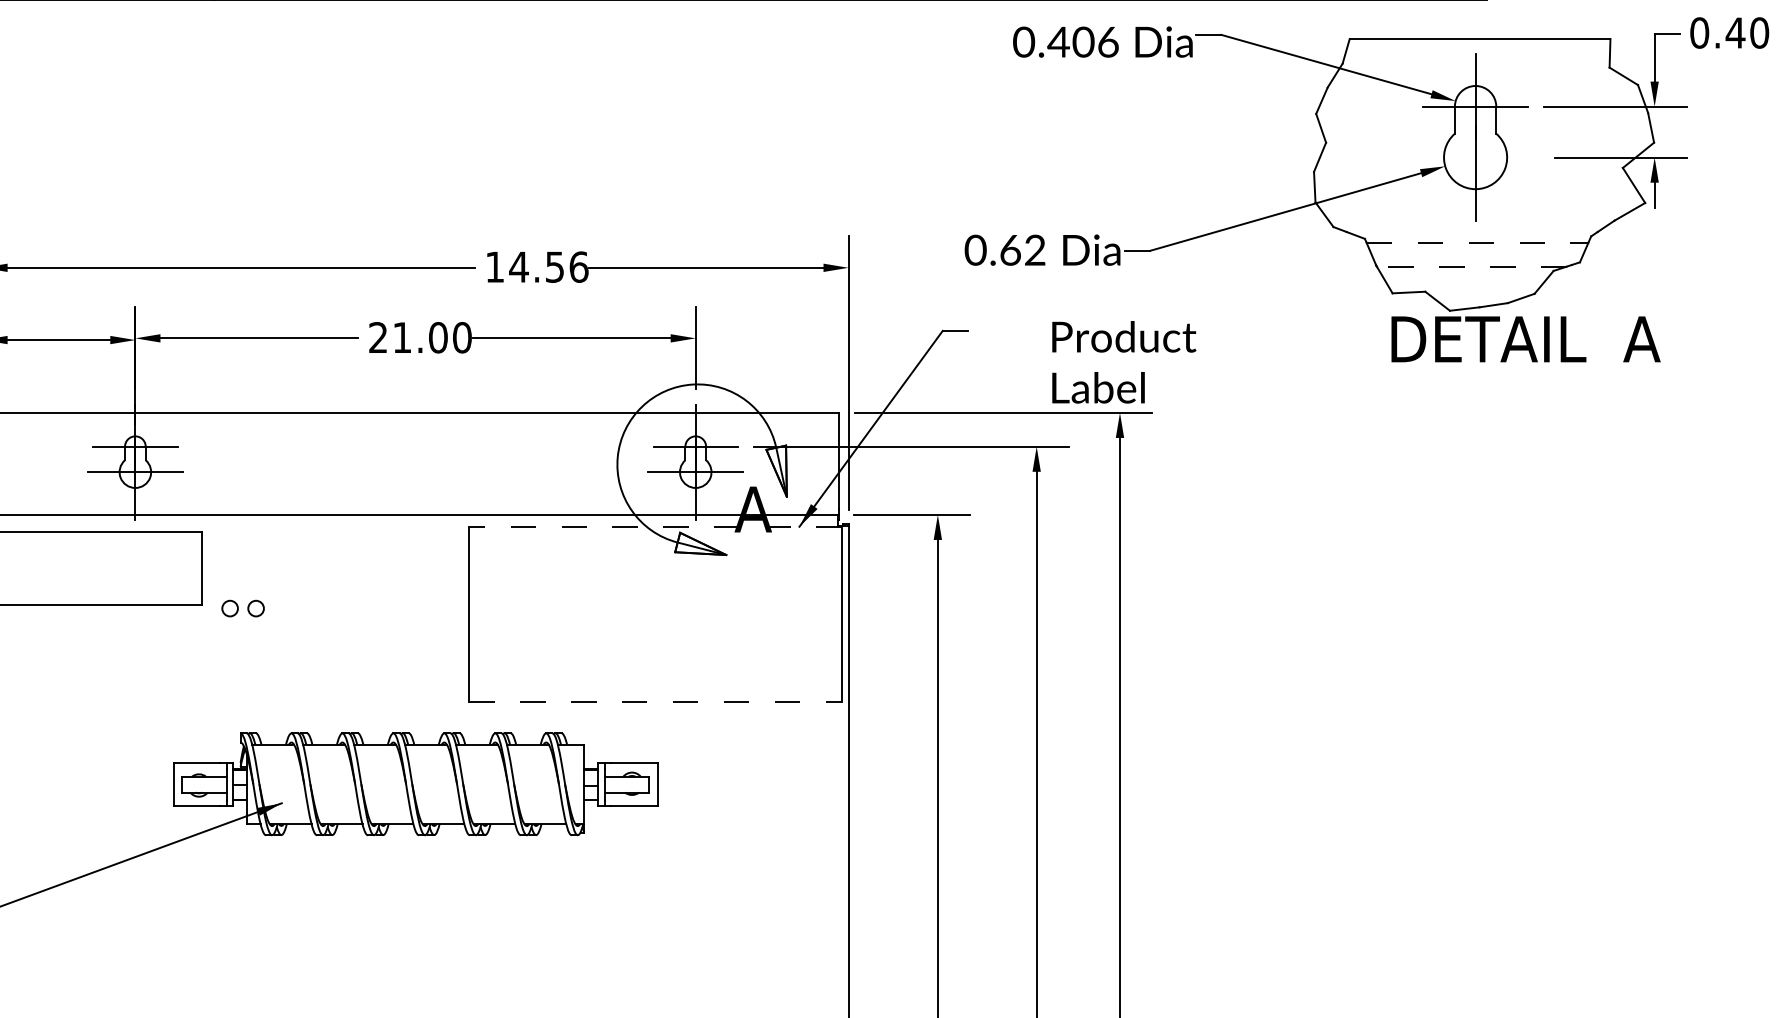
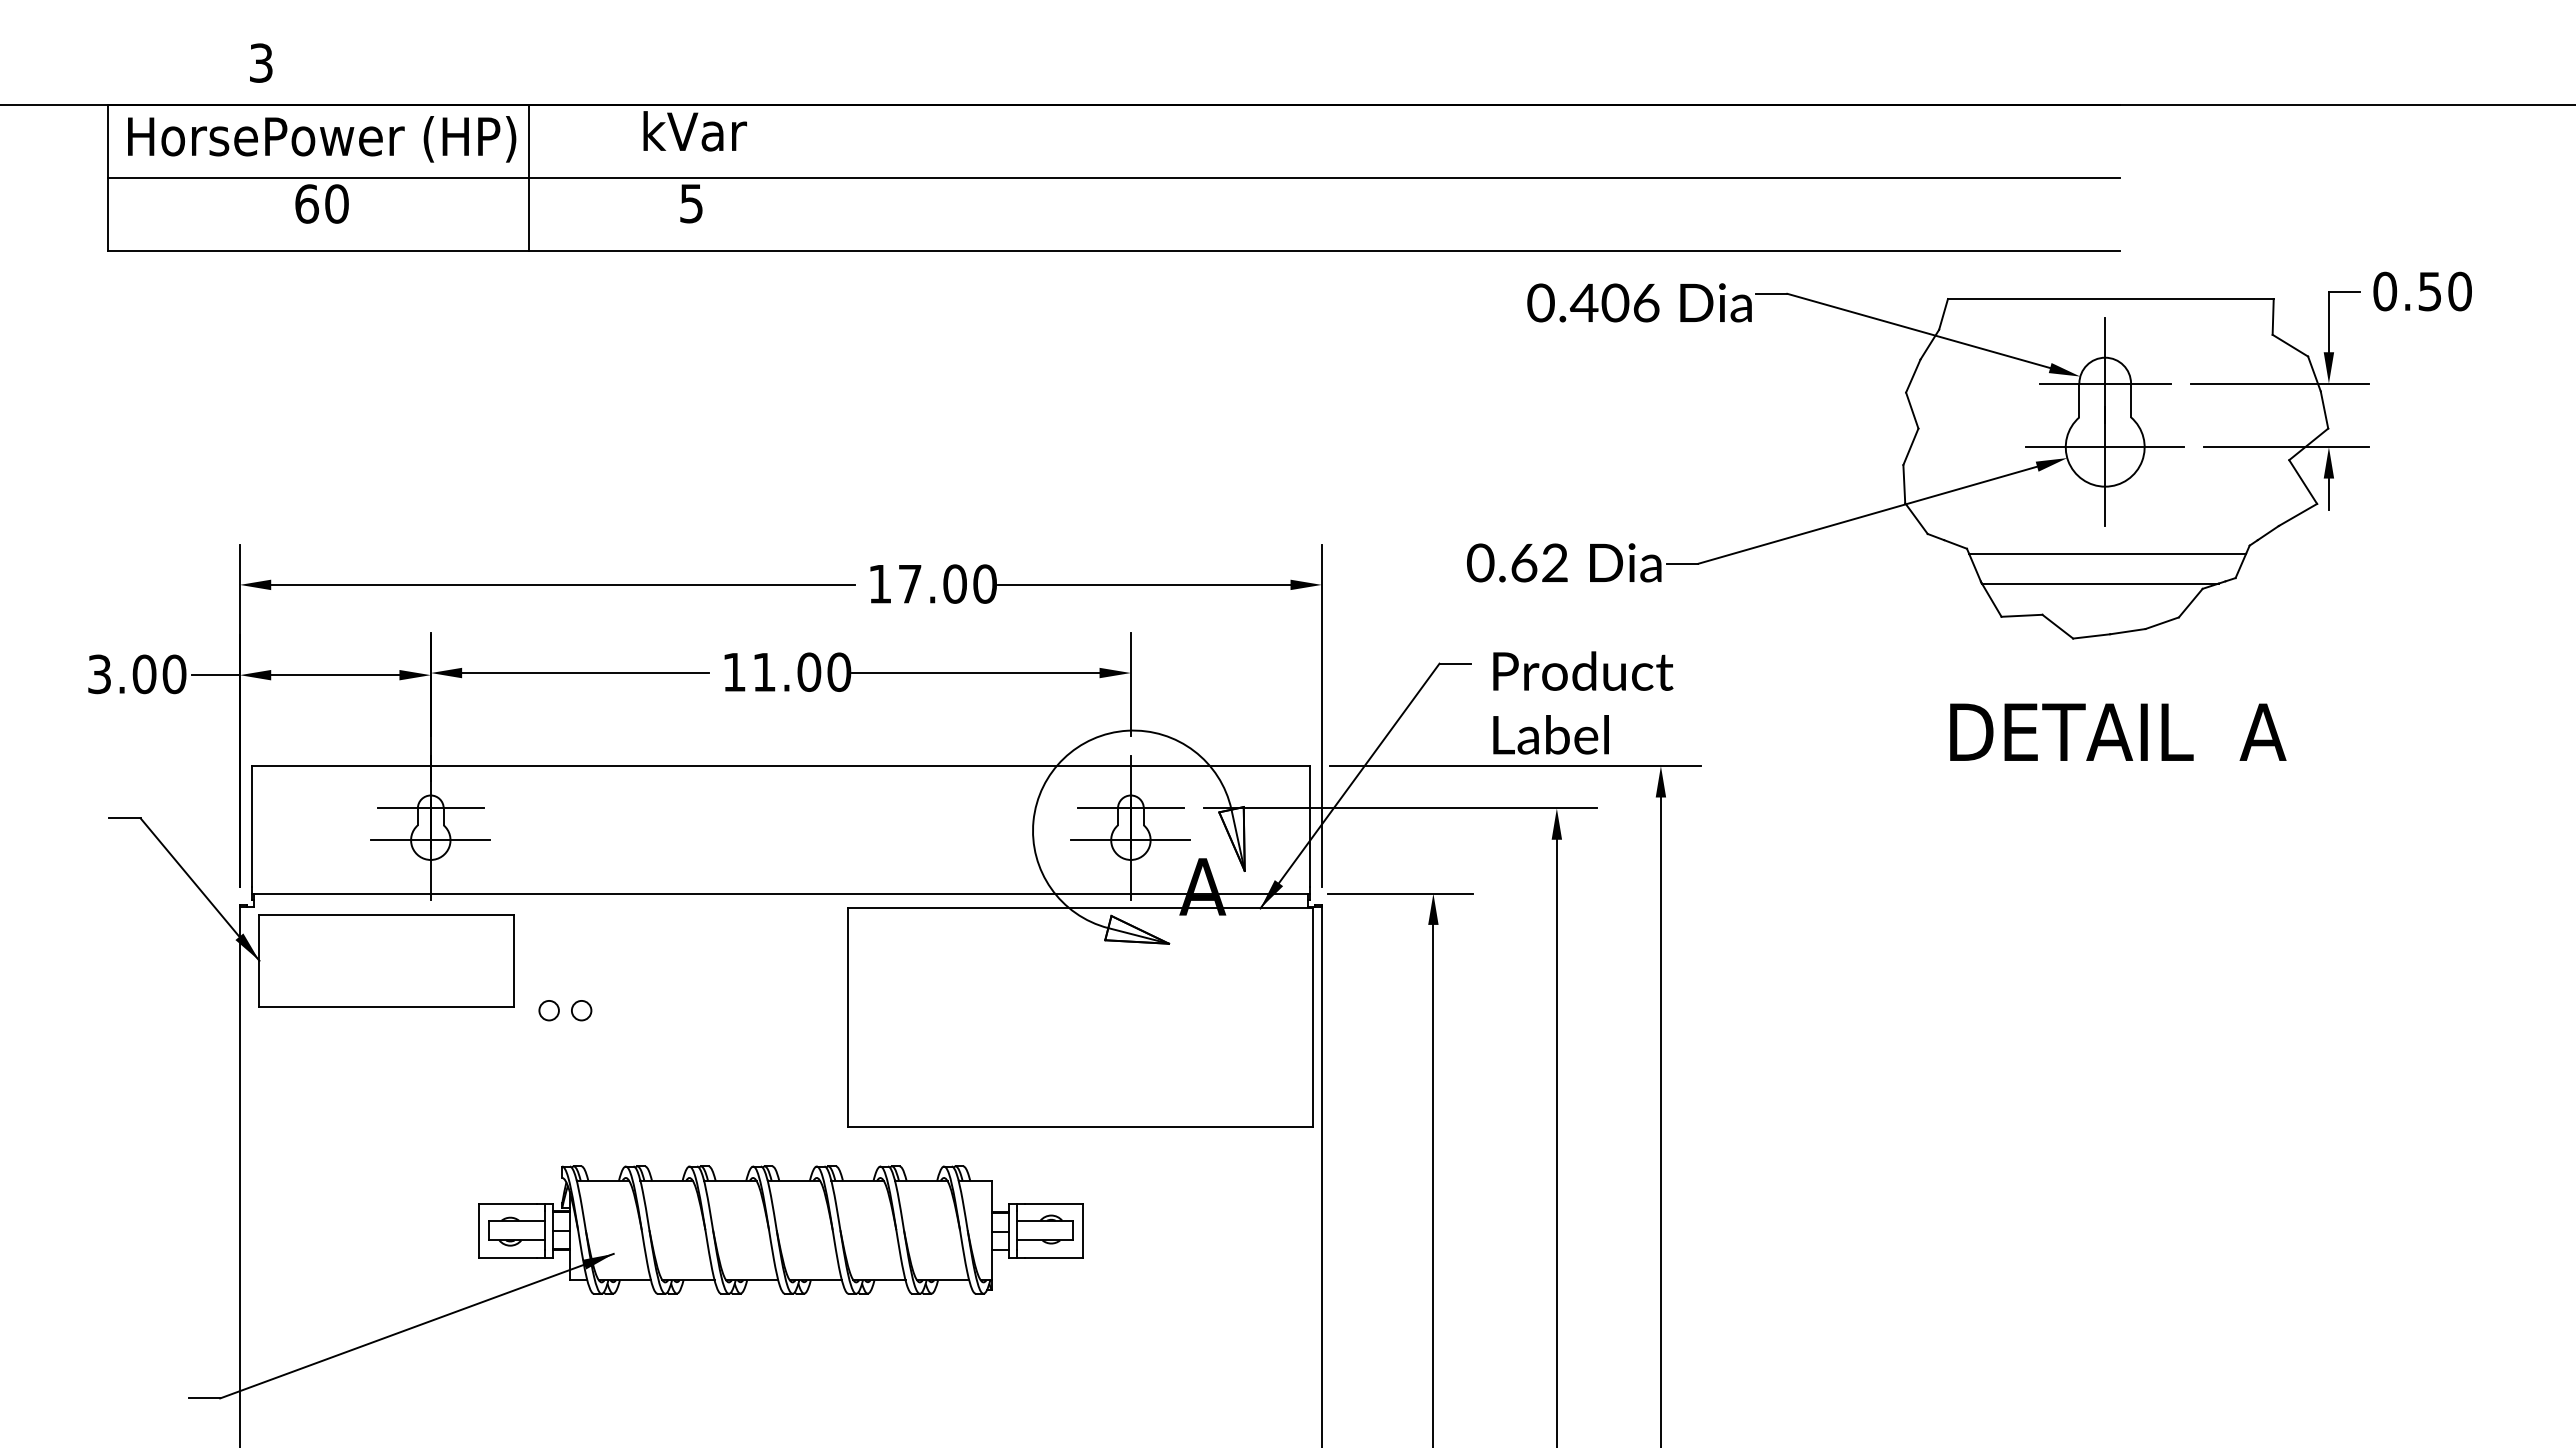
text: (1735, 32) -> (2429, 291), 0.40 -> 0.50
line: (1475, 157) -> (2104, 447), added
line: (1478, 242) -> (2108, 553), dashed -> solid
text: (548, 266) -> (947, 583), 14.56 -> 17.00
line: (1471, 266) -> (2099, 583), dashed -> solid
text: (378, 337) -> (734, 671), 21.00 -> 11.00
text: (1526, 338) -> (2118, 731), moved
text: (1124, 361) -> (1583, 702), moved
line: (655, 526) -> (1080, 908), dashed -> solid
line: (655, 702) -> (1080, 1127), dashed -> solid

